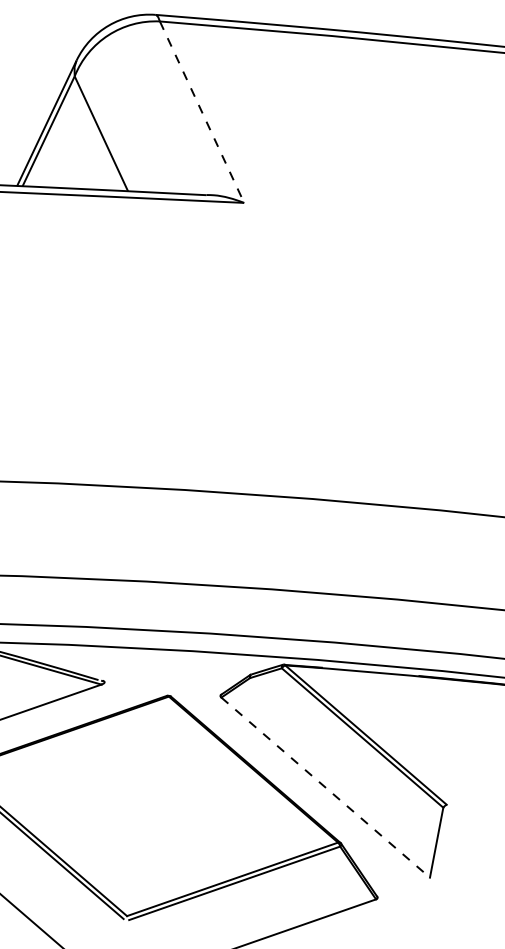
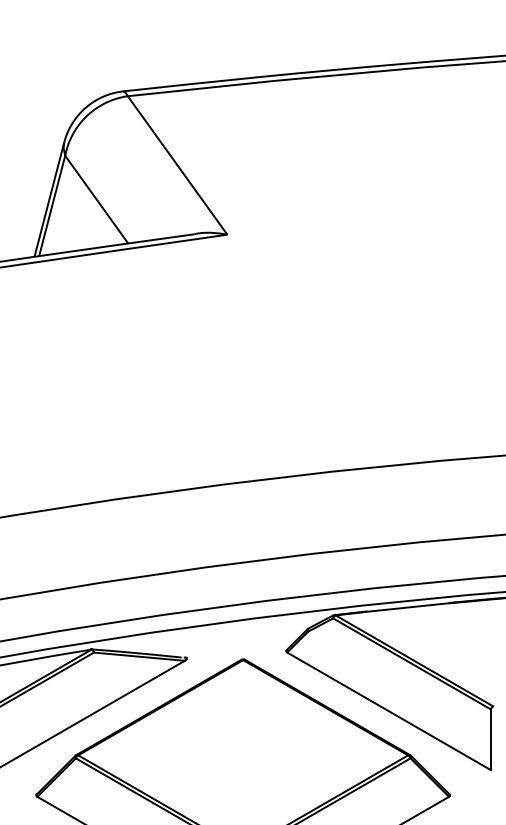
line: (202, 111) -> (177, 164), dashed -> solid
line: (326, 787) -> (389, 711), dashed -> solid

